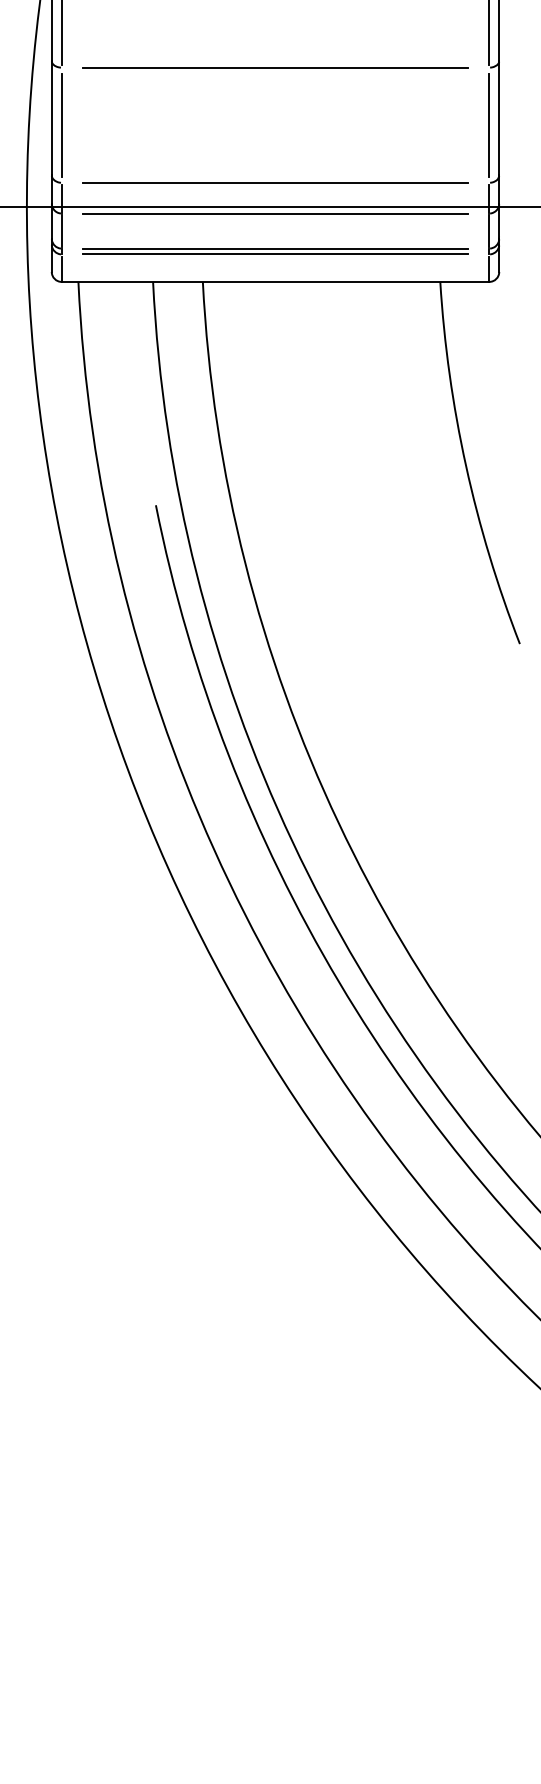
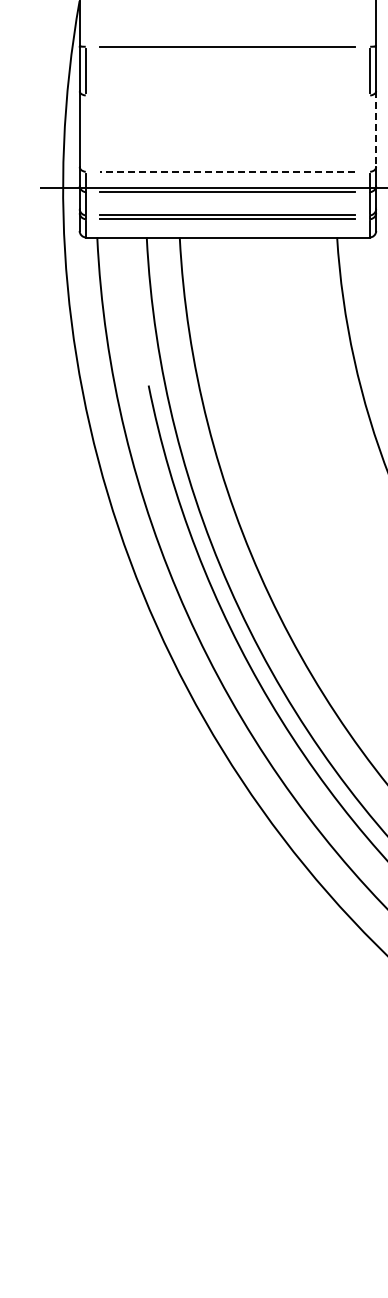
line: (274, 67) -> (227, 95), removed
line: (499, 117) -> (376, 128), solid -> dashed
line: (62, 125) -> (86, 133), removed
line: (489, 125) -> (369, 133), removed
line: (274, 182) -> (227, 171), solid -> dashed

